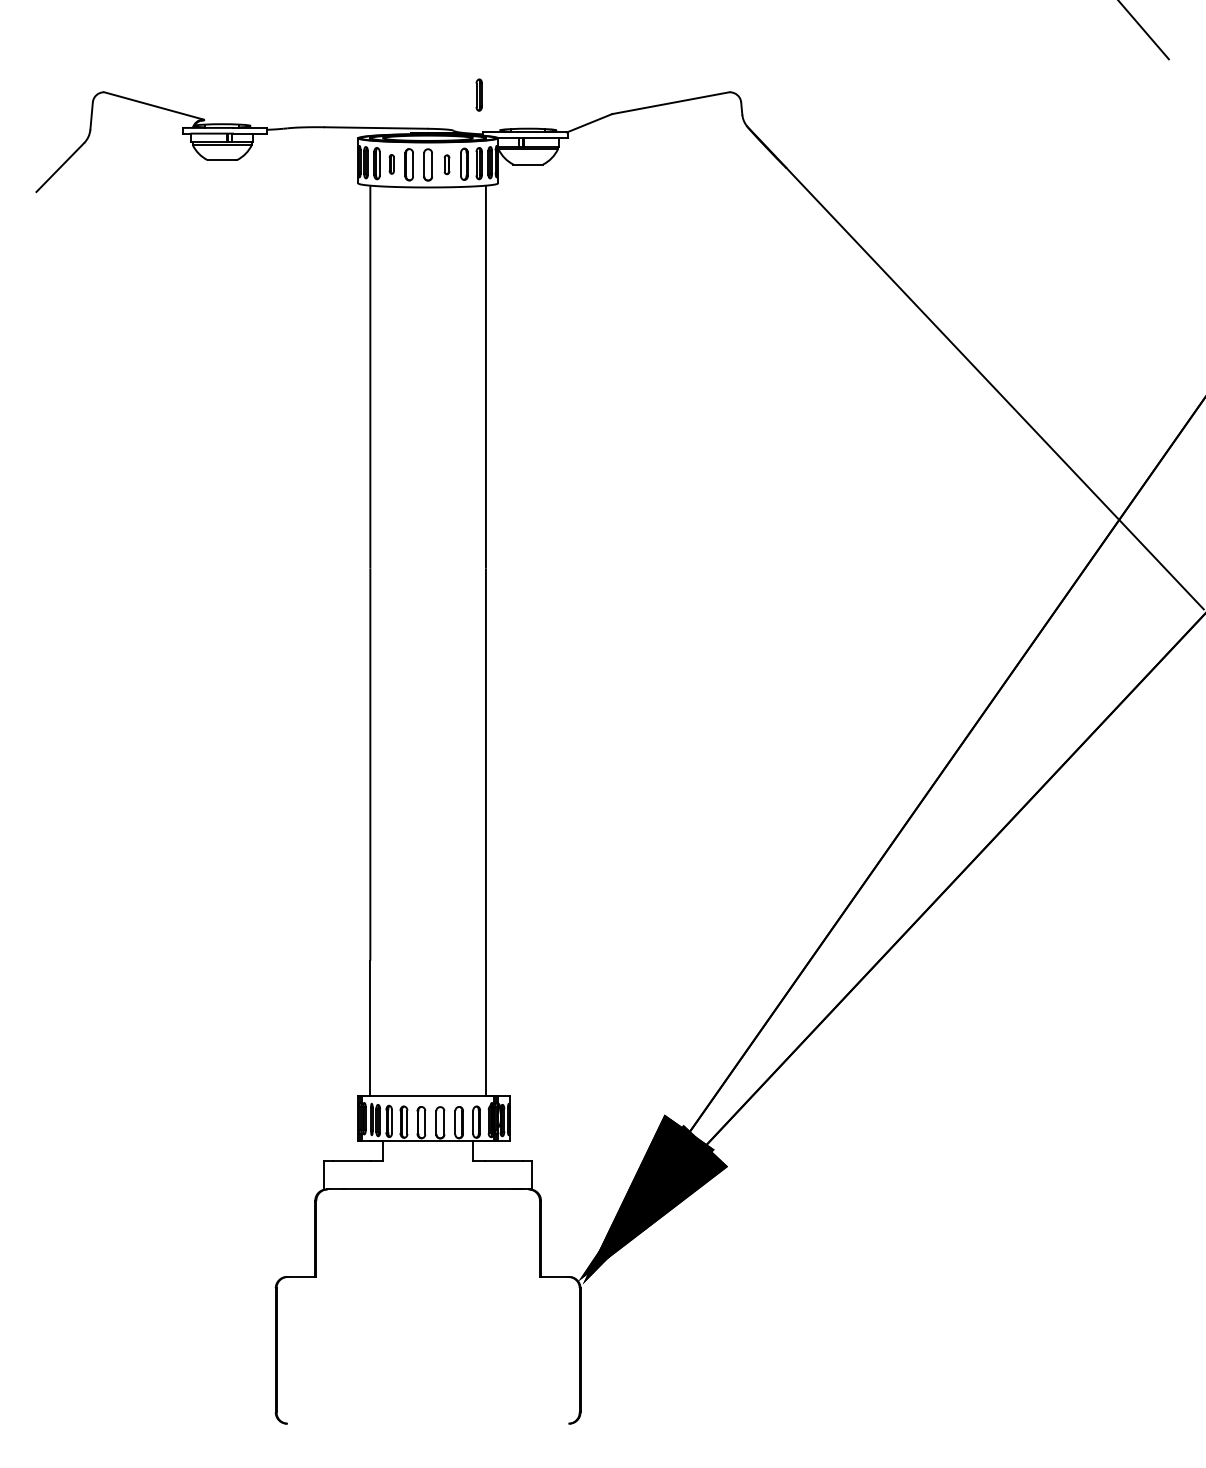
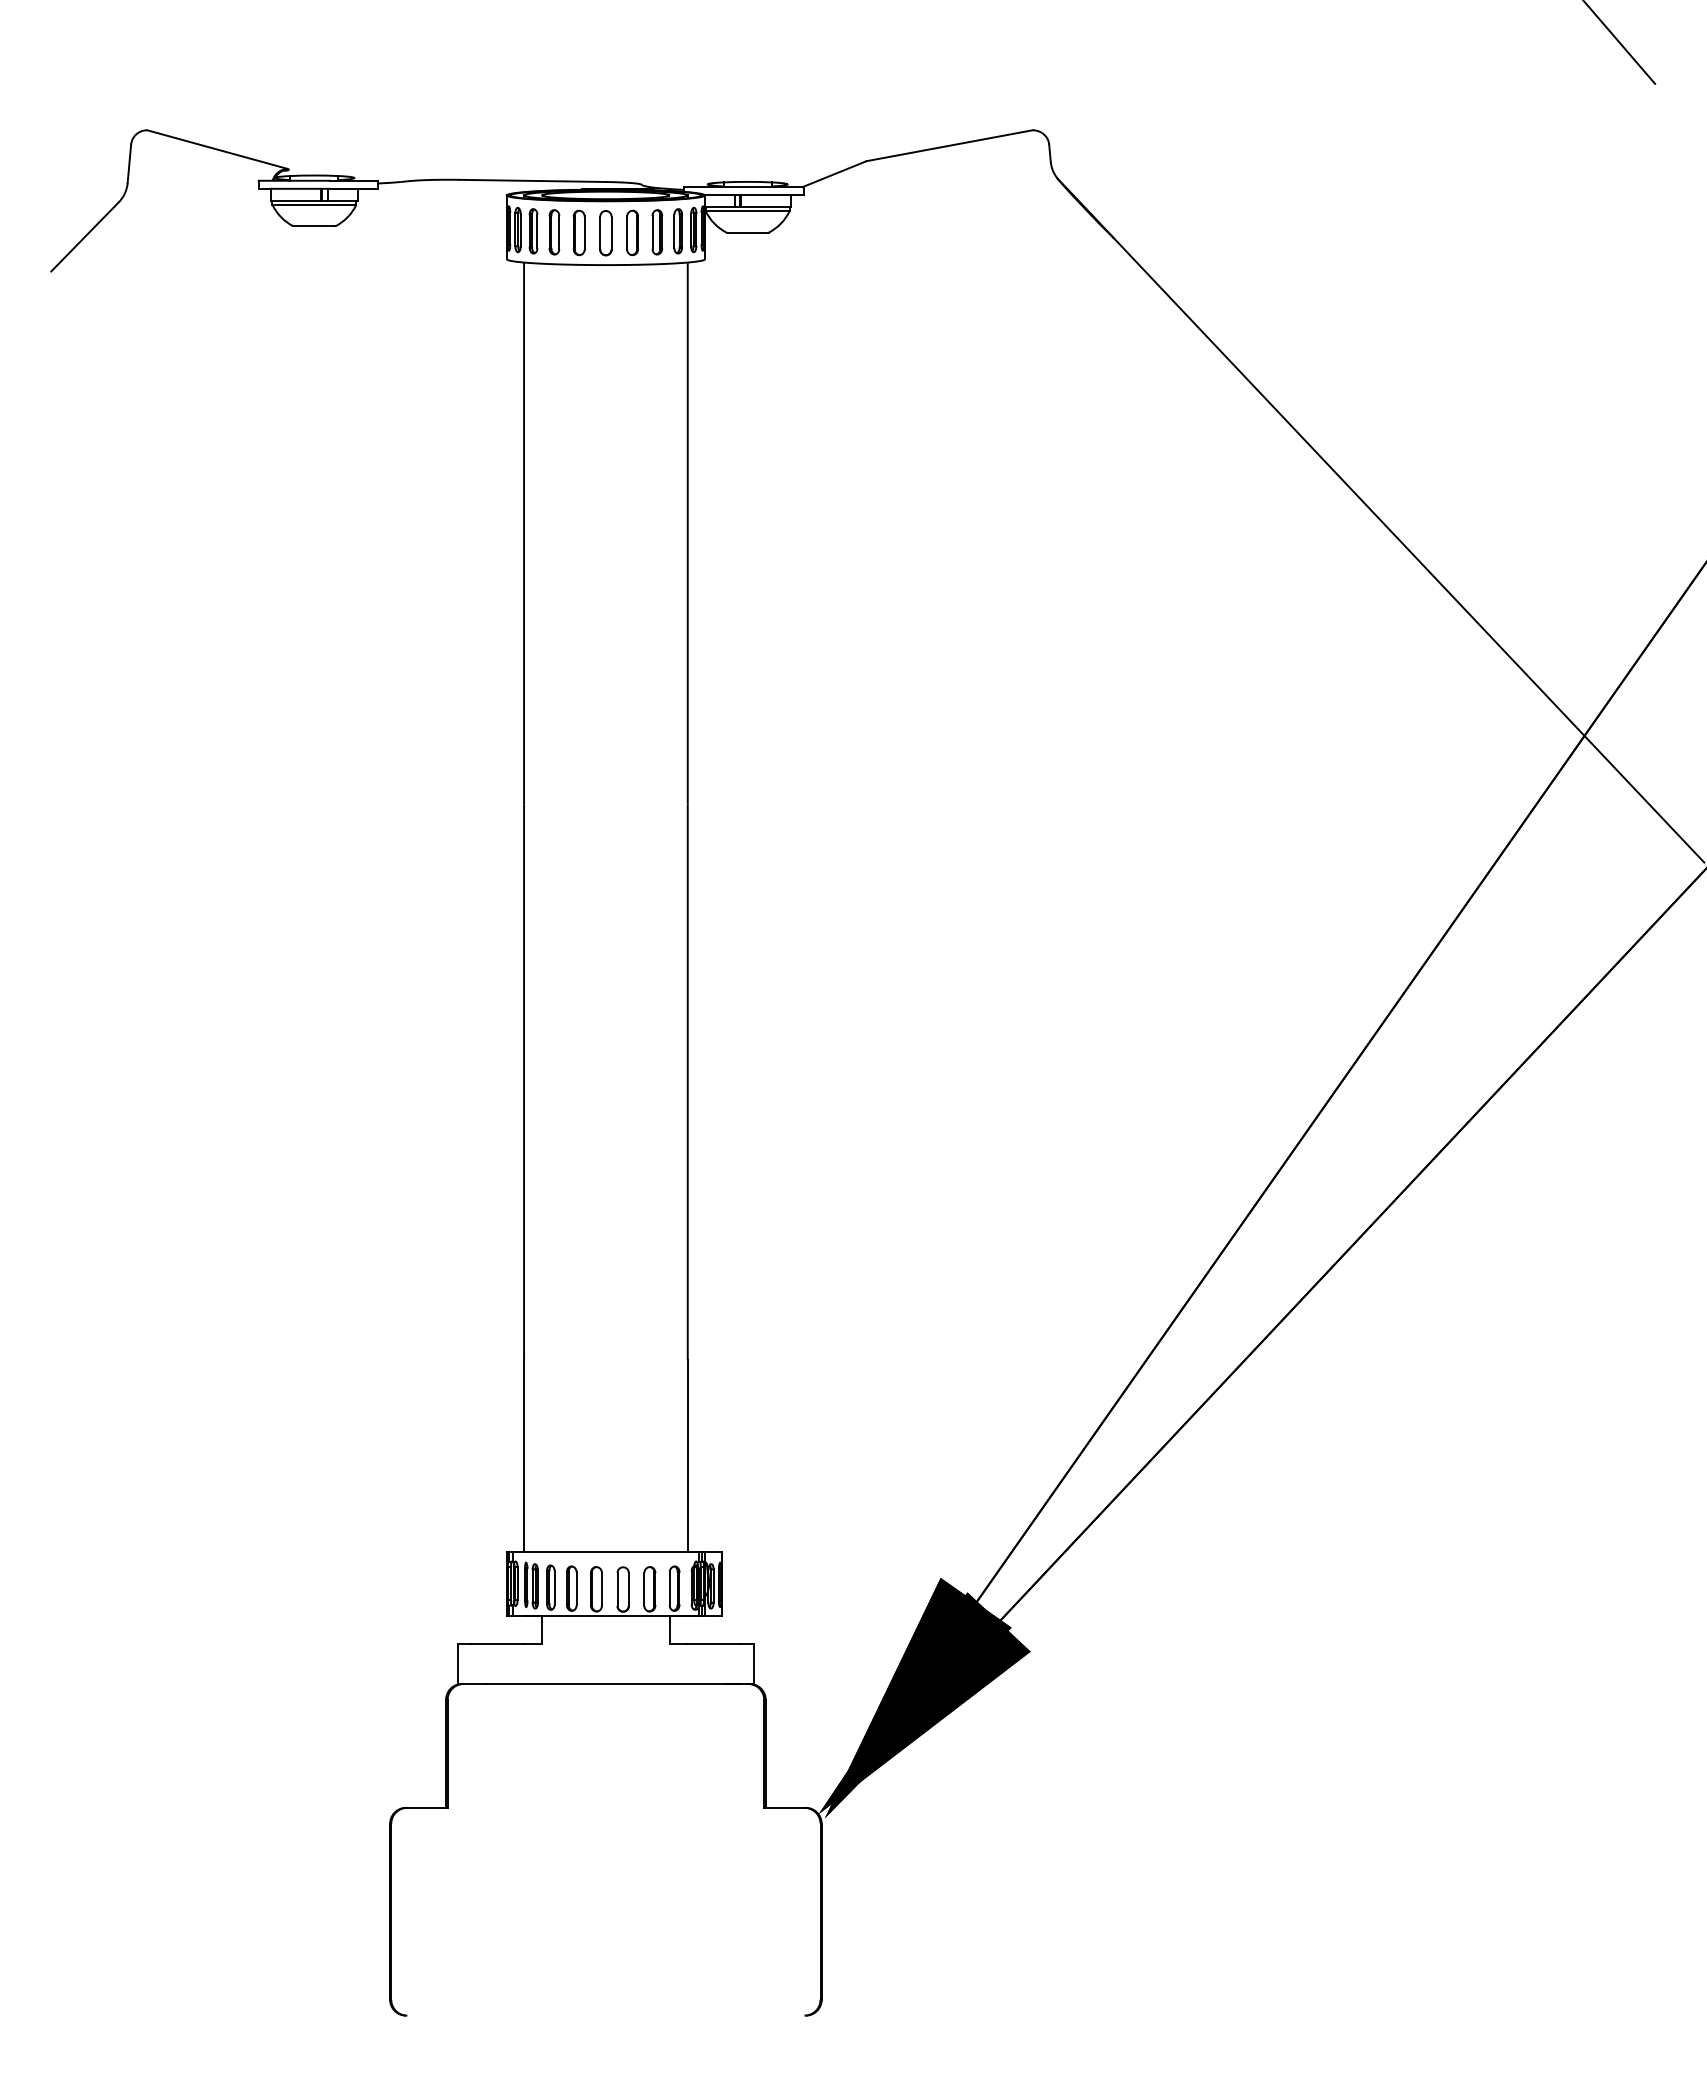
part: (478, 95) -> (677, 134), removed
part: (391, 164) -> (554, 232), size x1.67
part: (446, 164) -> (632, 232), size x1.67

